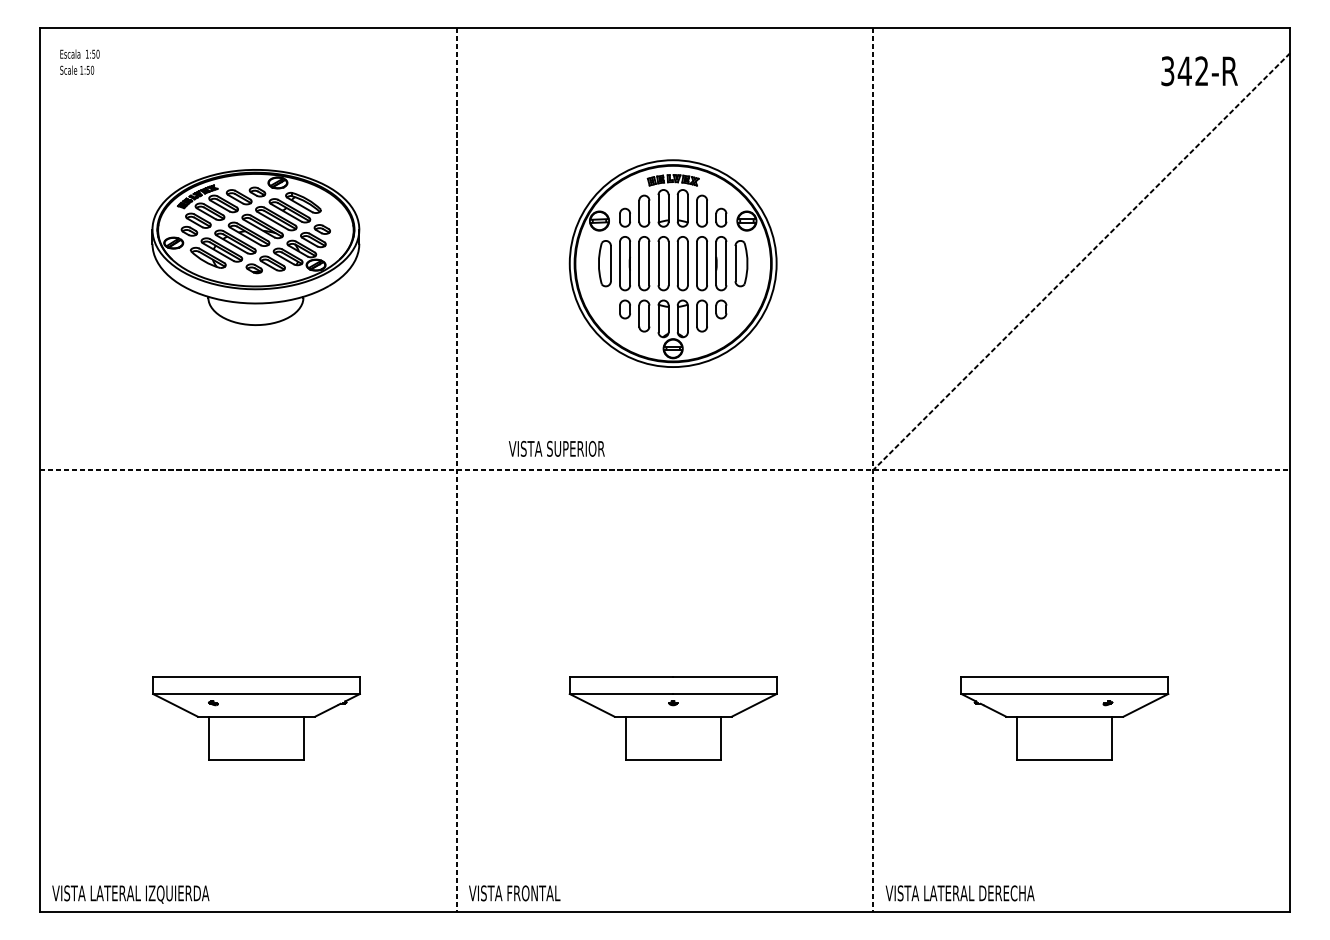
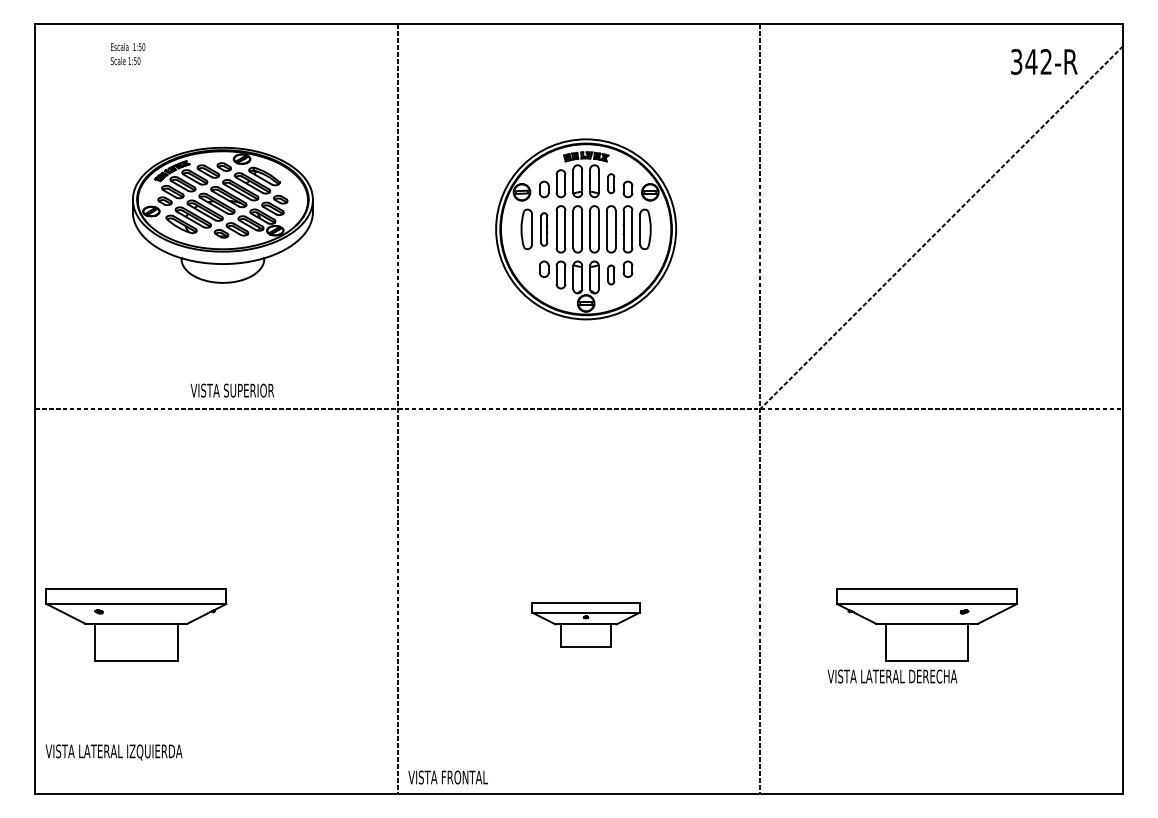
text: (79, 61) -> (127, 53), moved
part: (701, 210) -> (610, 183), size x0.7
part: (624, 263) -> (543, 229), size x0.7
part: (701, 315) -> (610, 274), size x0.7
text: (556, 448) -> (232, 390), moved
part: (256, 718) -> (136, 625), moved
part: (672, 718) -> (585, 625), size x0.6
text: (959, 893) -> (891, 676), moved
text: (130, 894) -> (113, 752), moved

